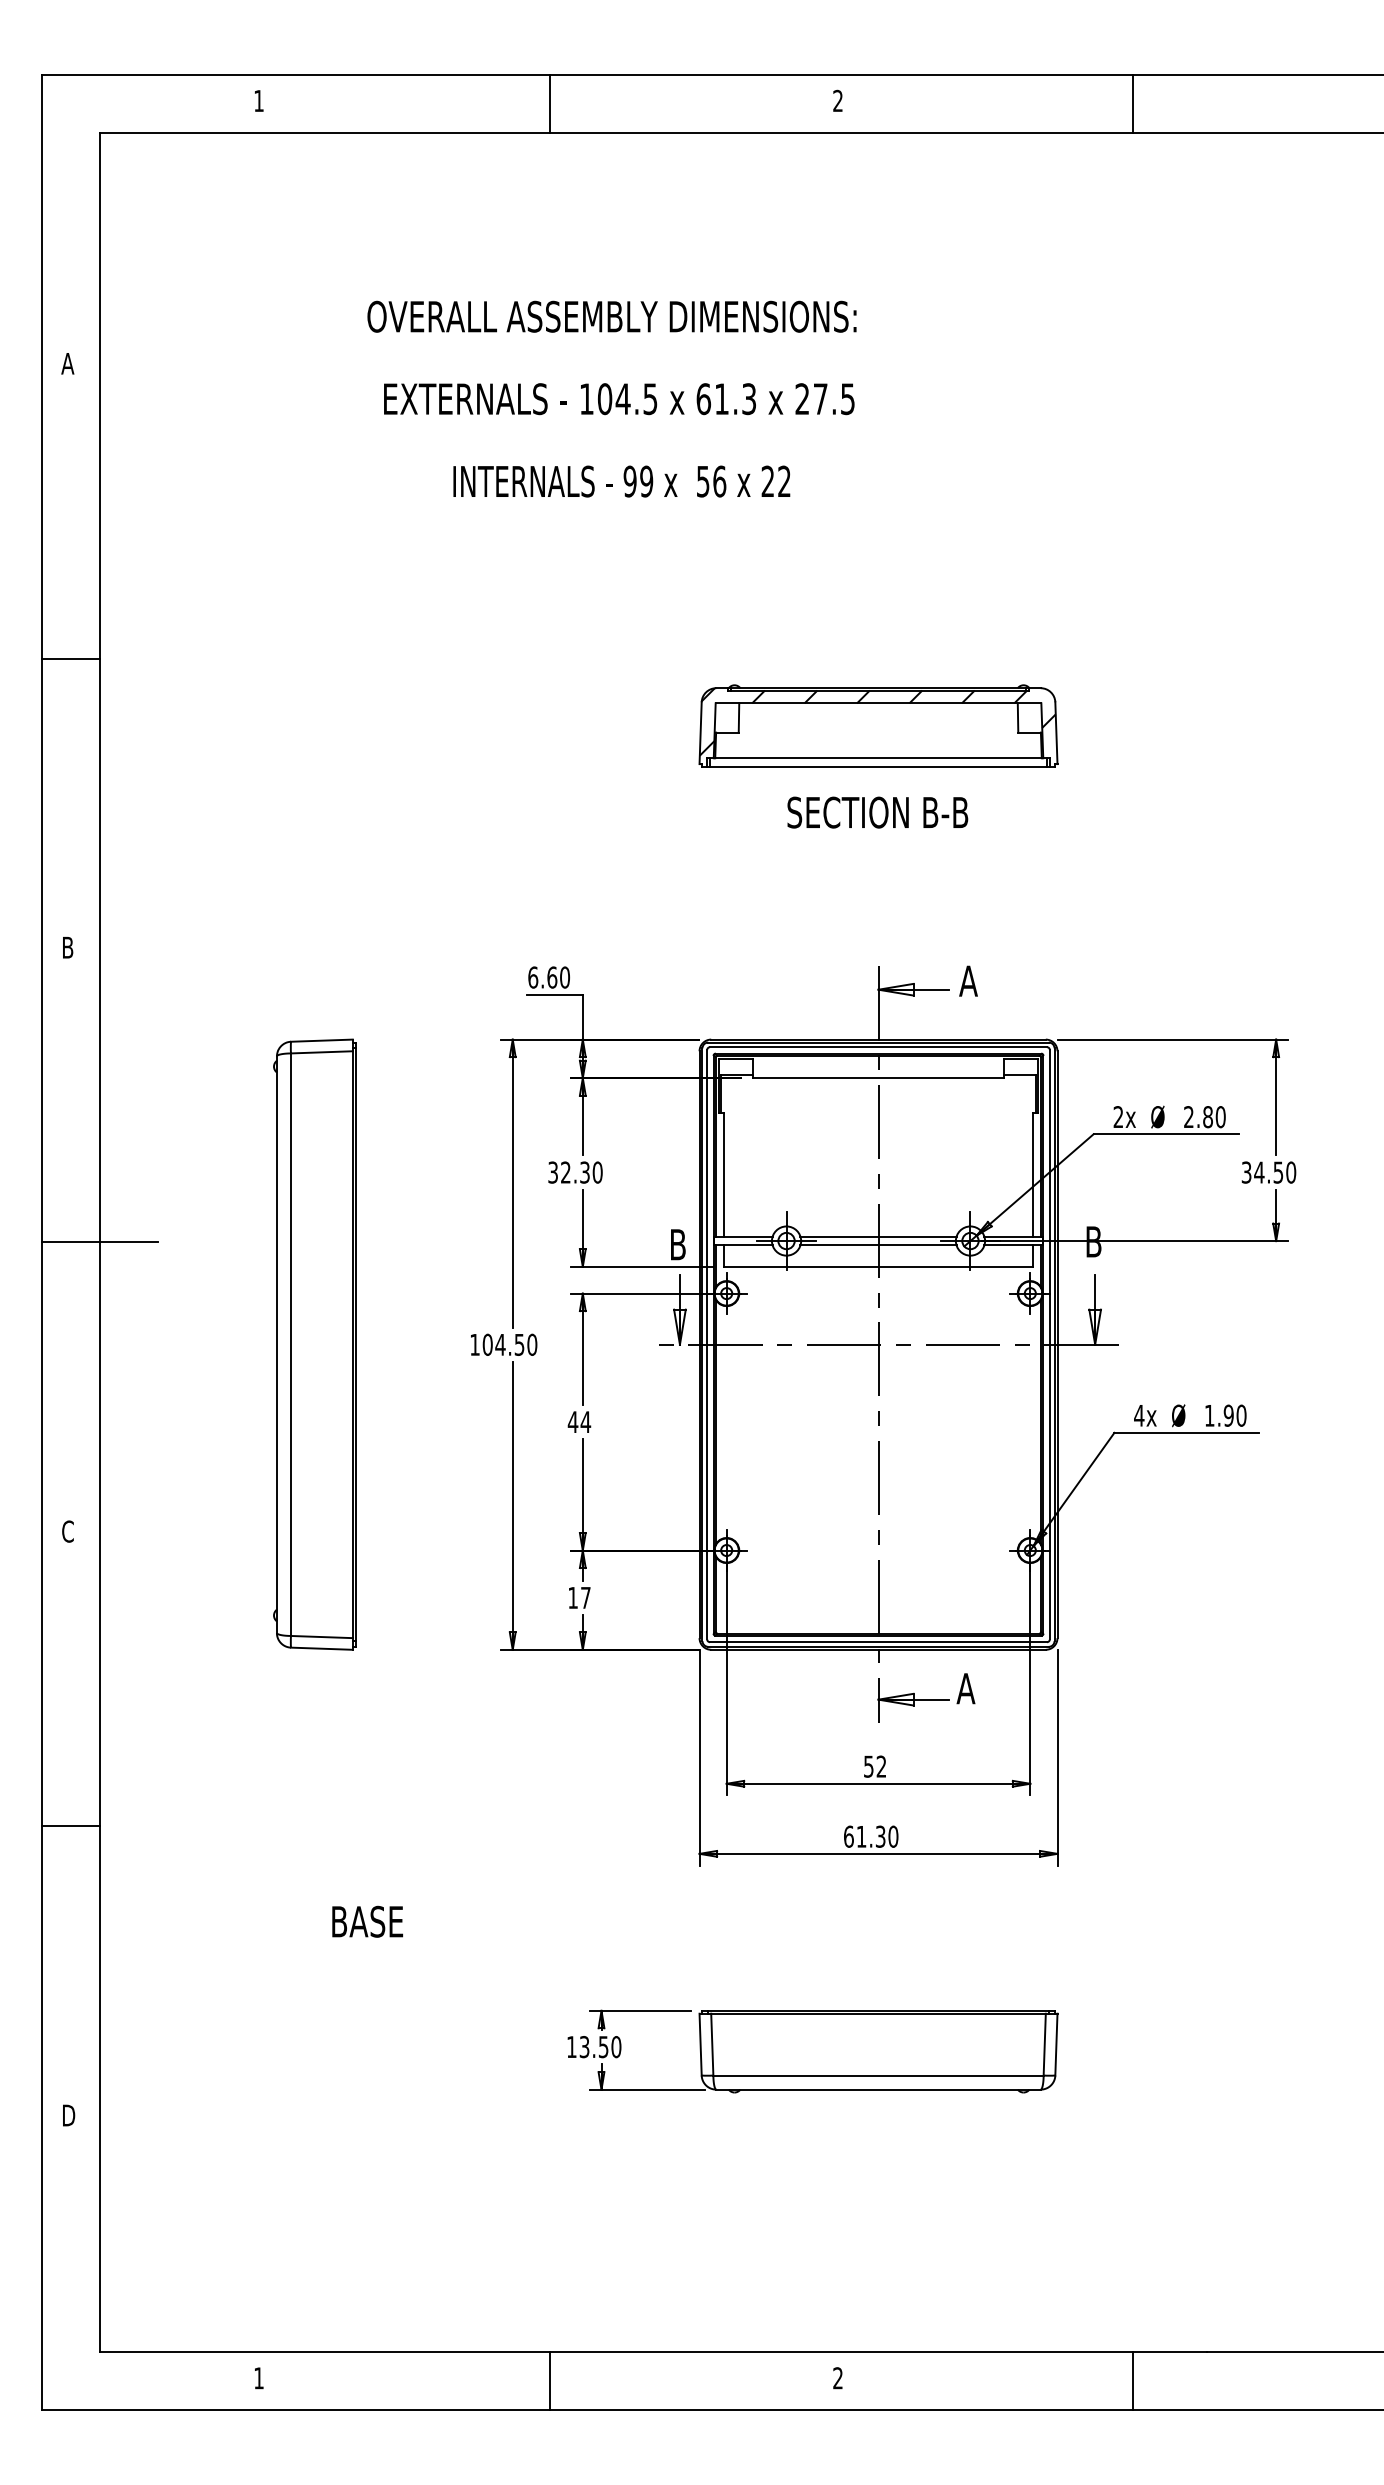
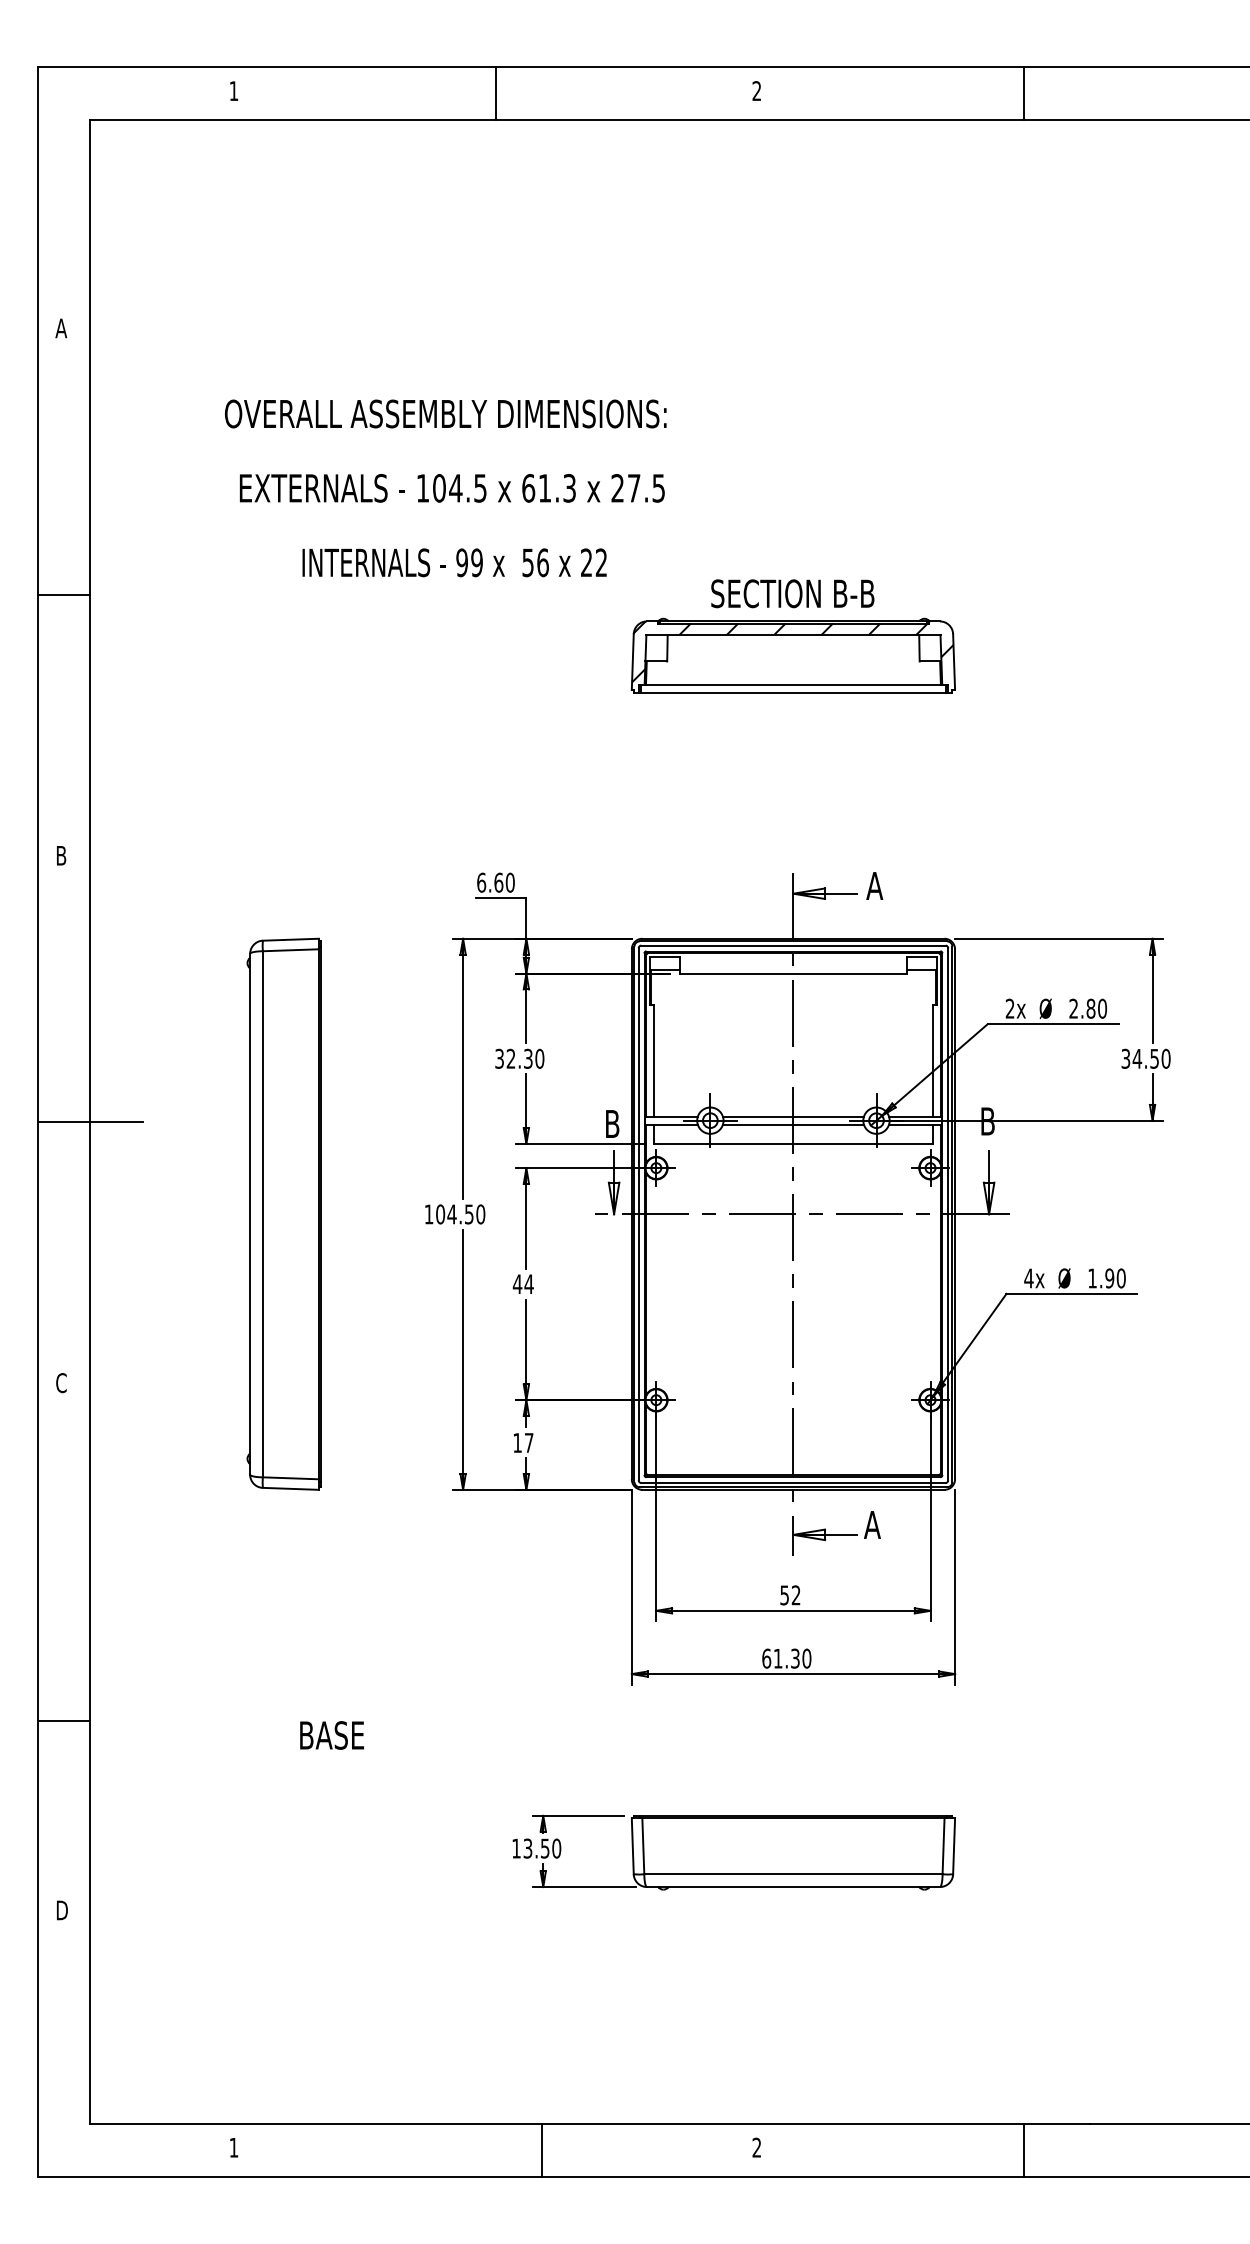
text: (611, 399) -> (445, 488), moved
text: (877, 812) -> (792, 593), moved
line: (70, 1826) -> (63, 1721), moved
line: (549, 2380) -> (542, 2149), moved

